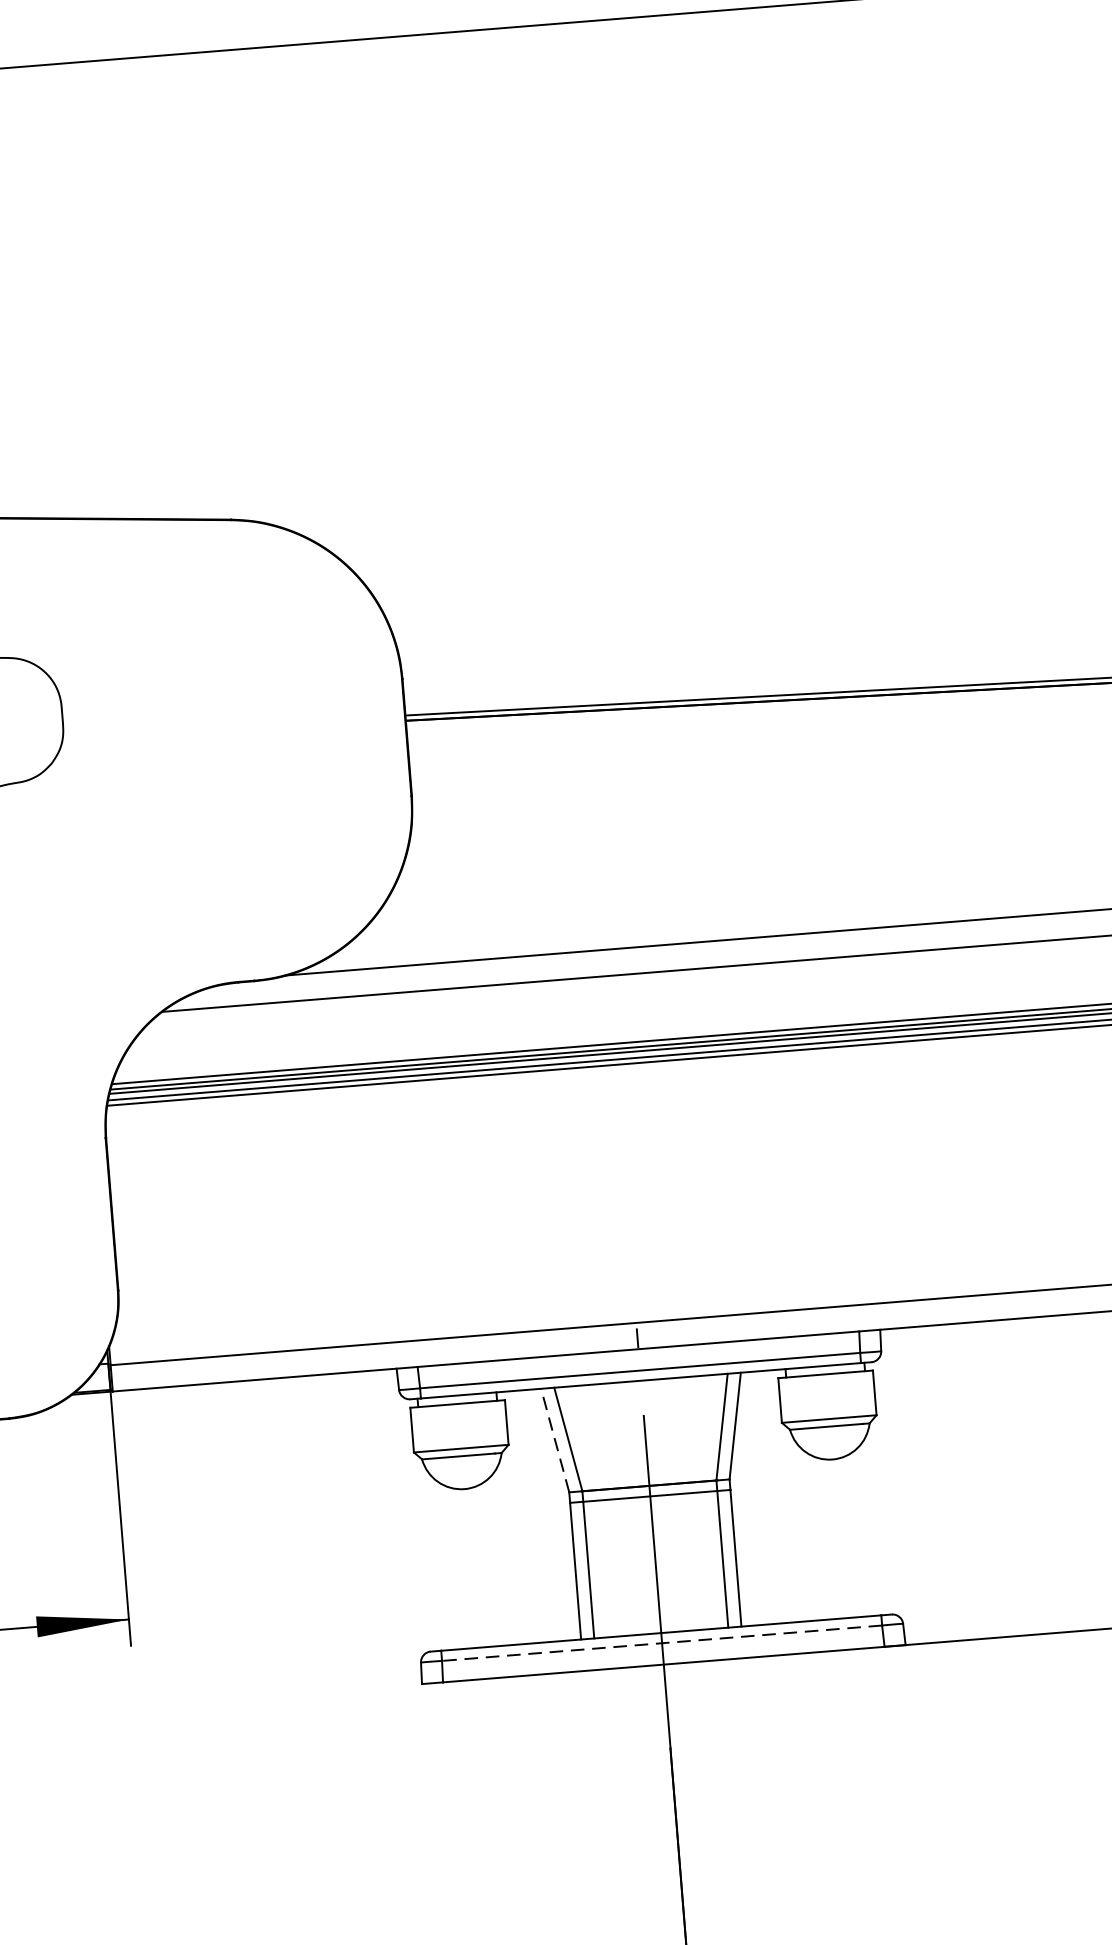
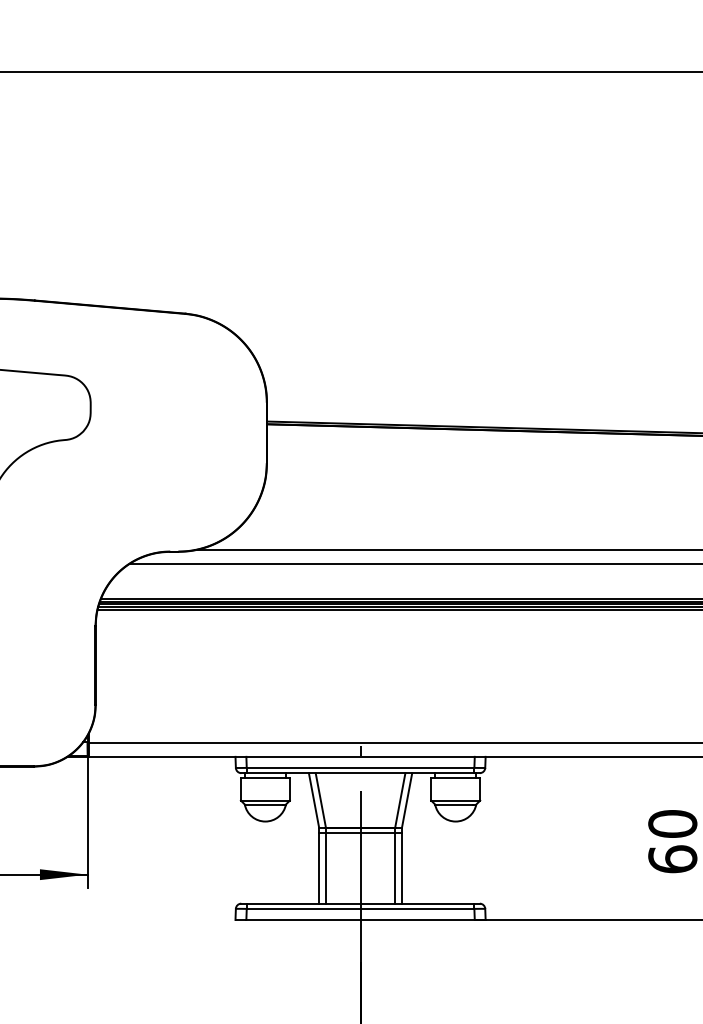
line: (556, 1440) -> (314, 800), dashed -> solid
line: (661, 1642) -> (360, 908), dashed -> solid

